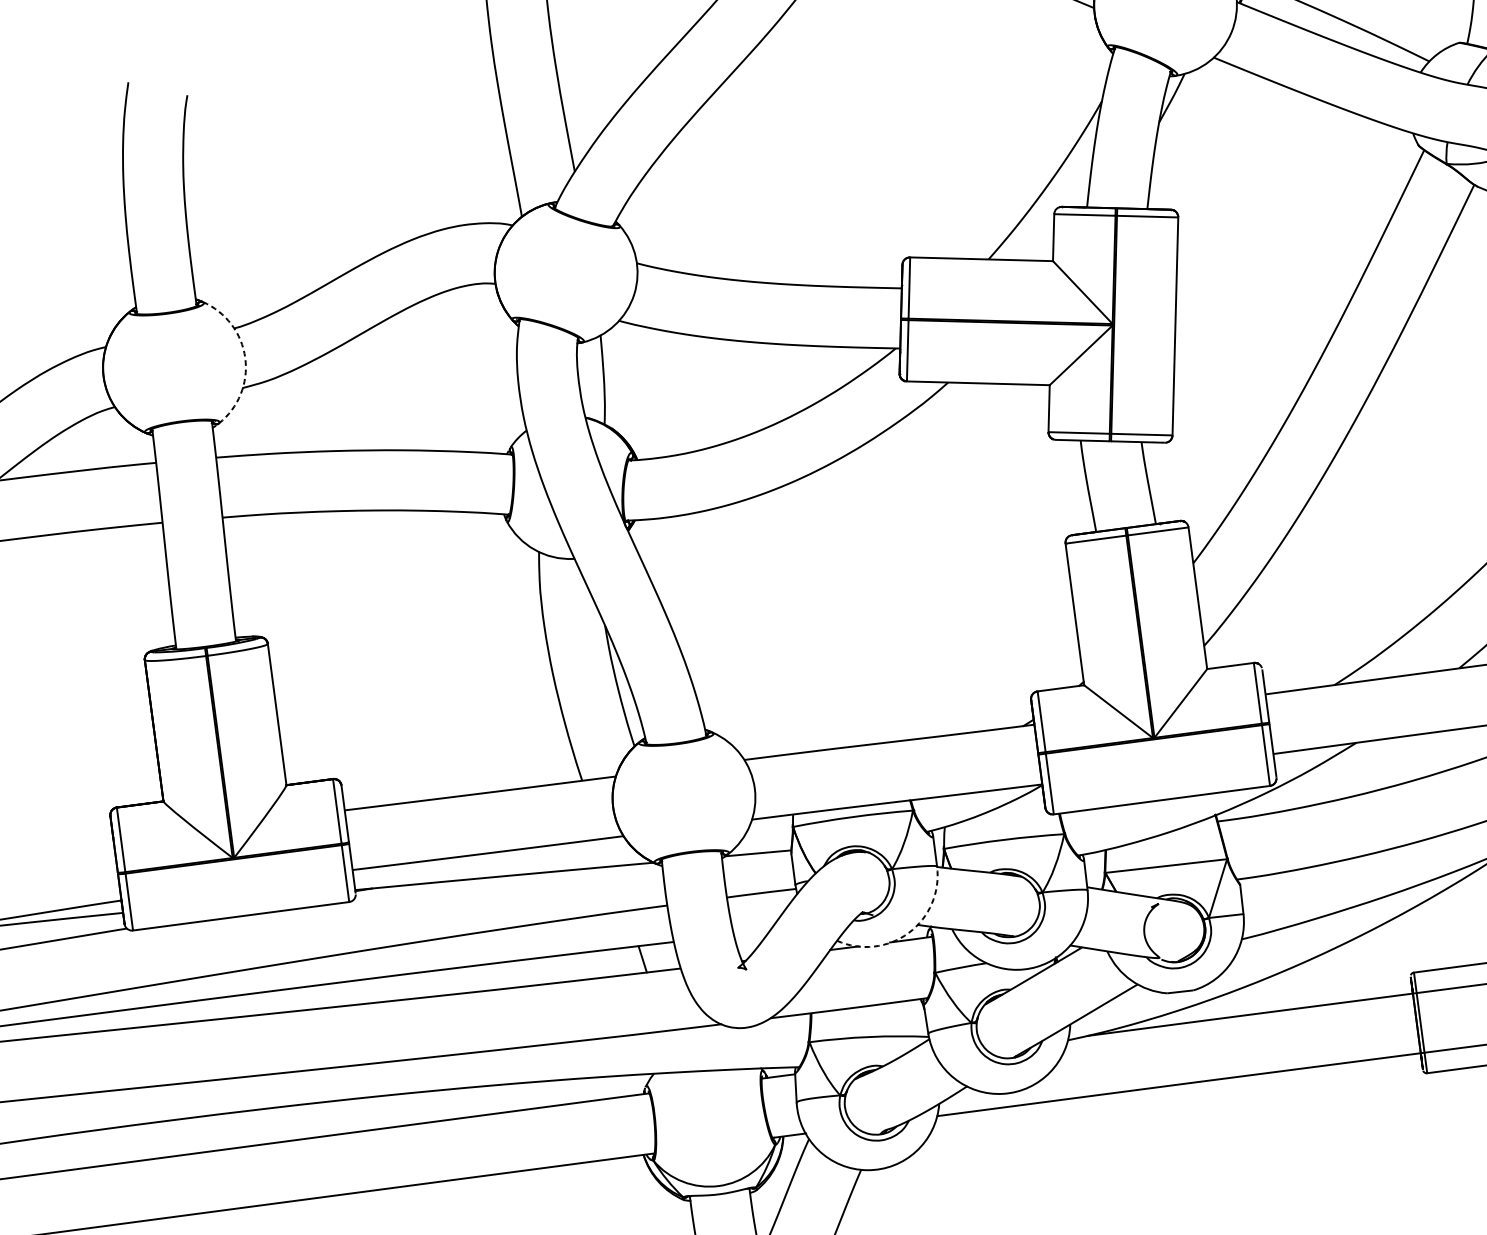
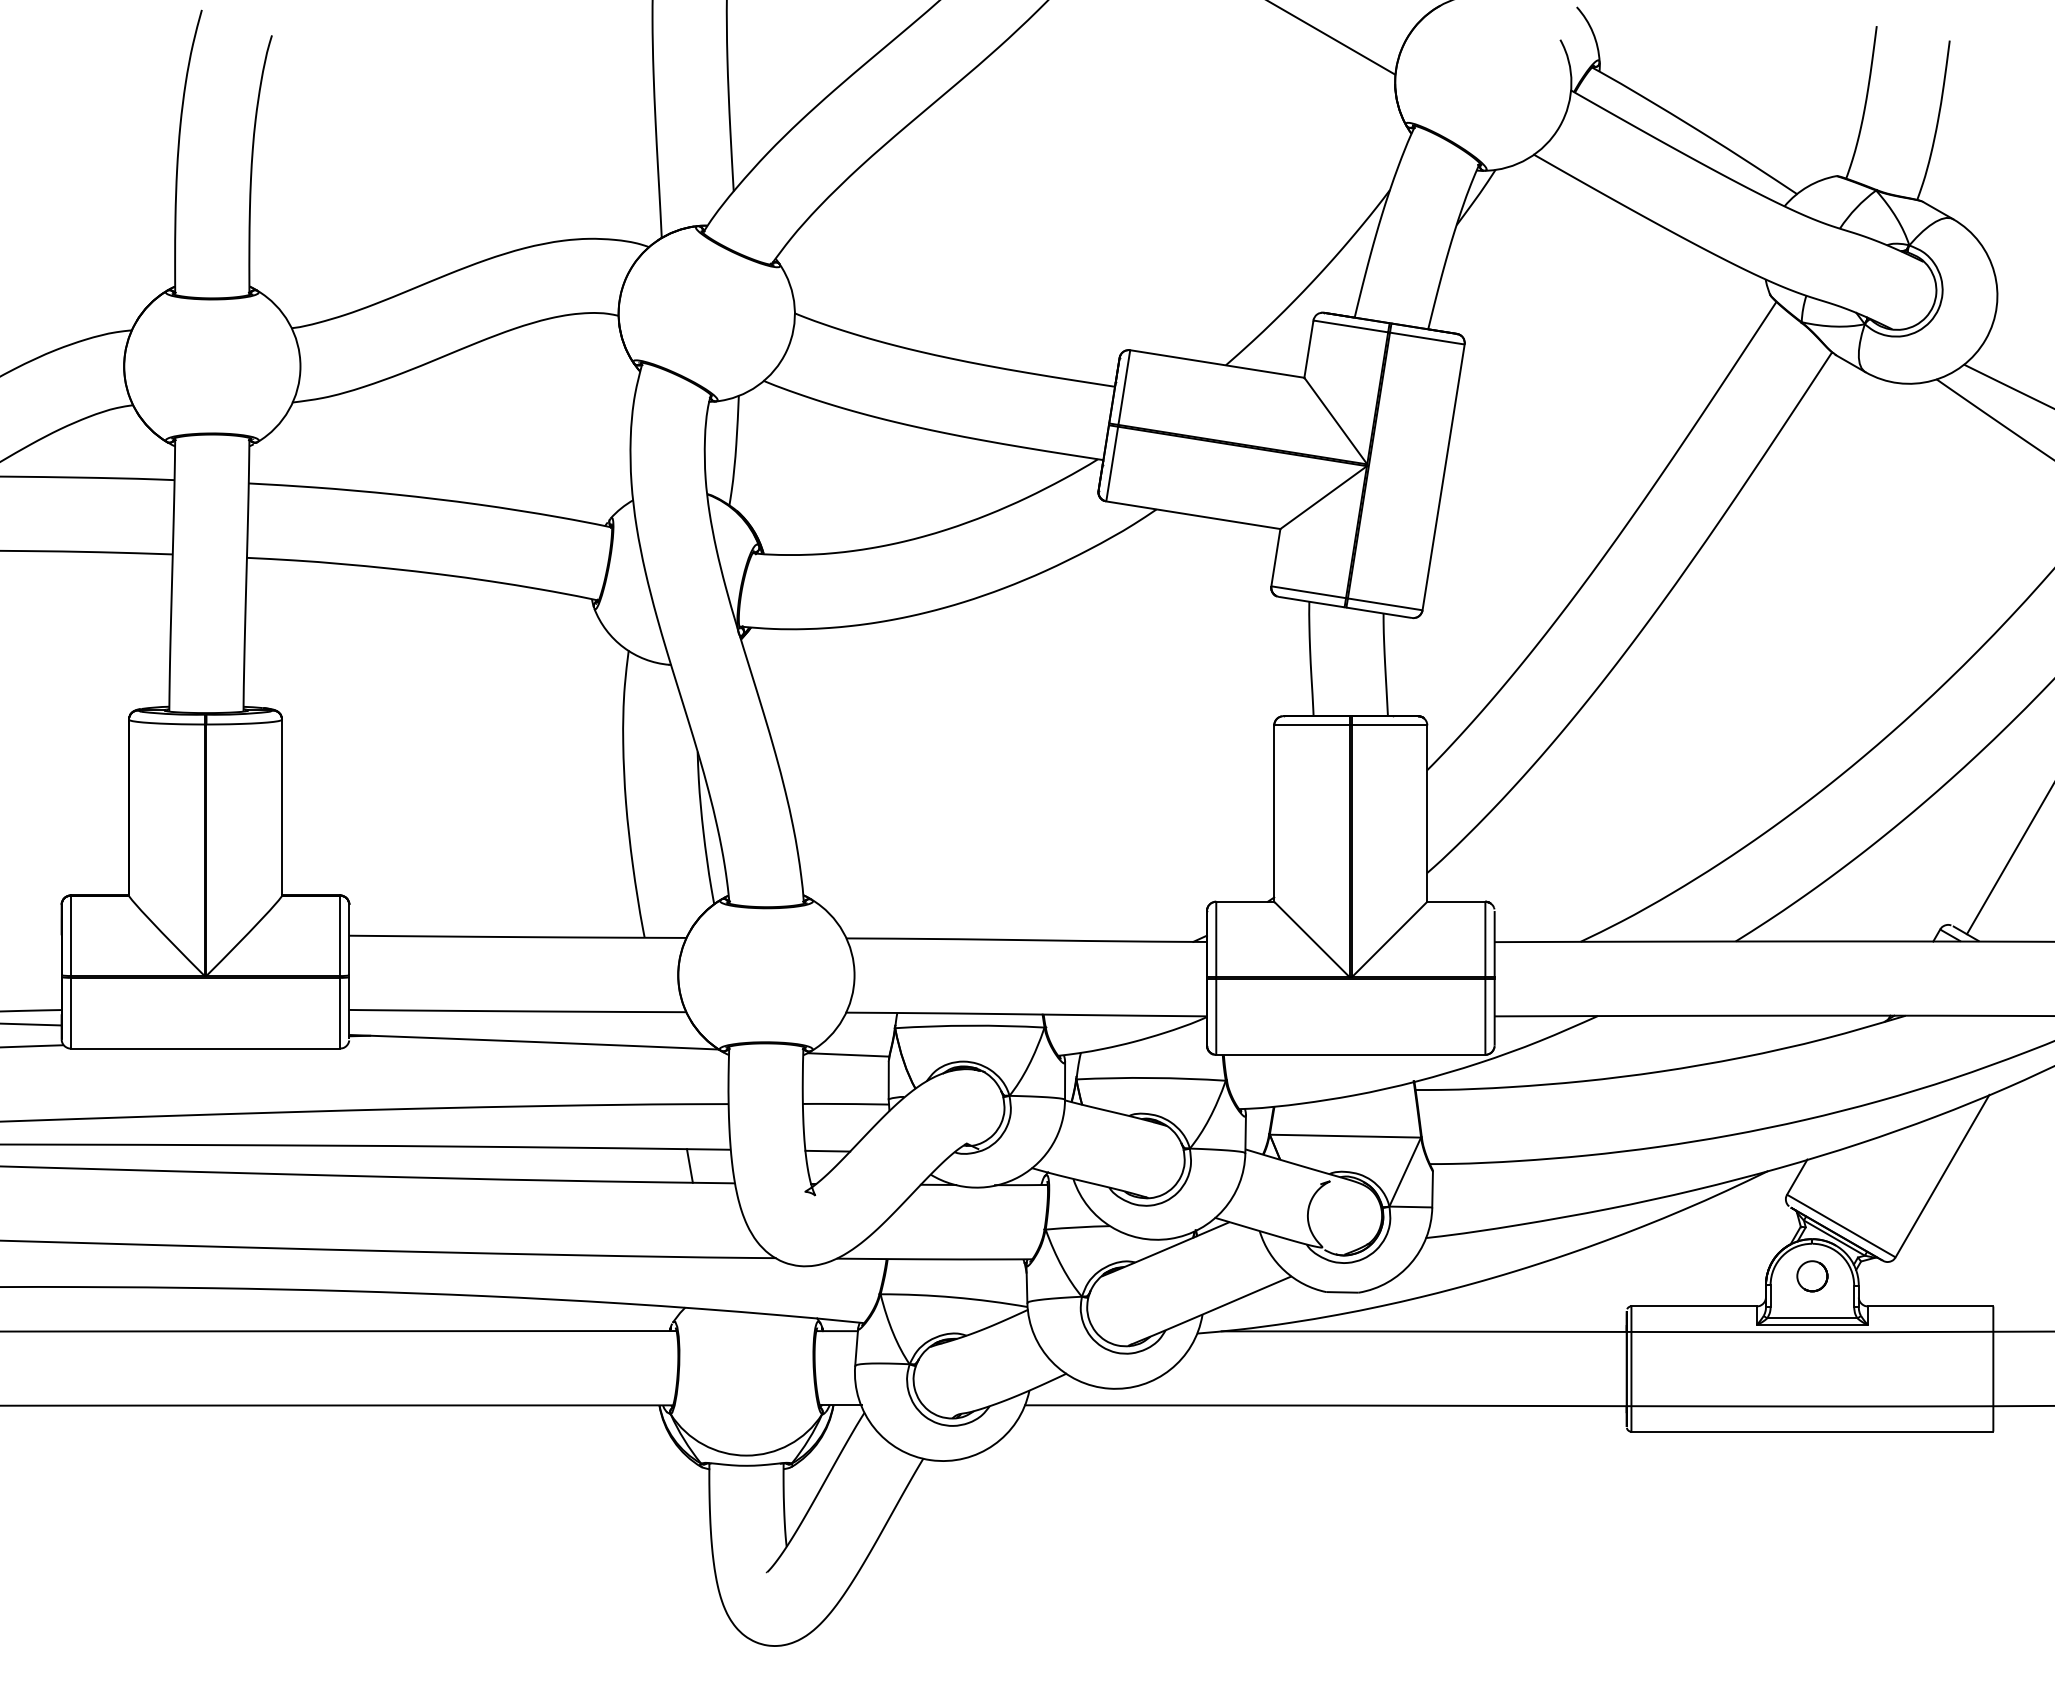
arc: (245, 358) -> (300, 366), dashed -> solid
line: (751, 932) -> (827, 1150), added
arc: (908, 932) -> (1019, 1176), dashed -> solid

